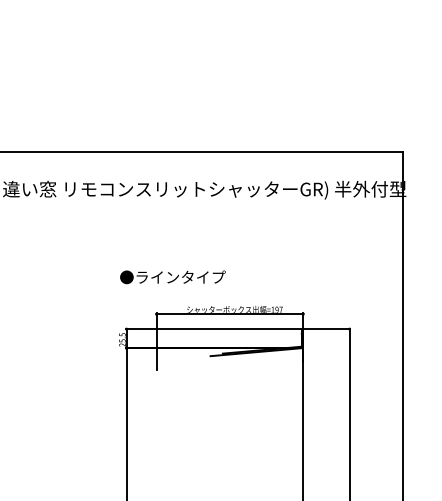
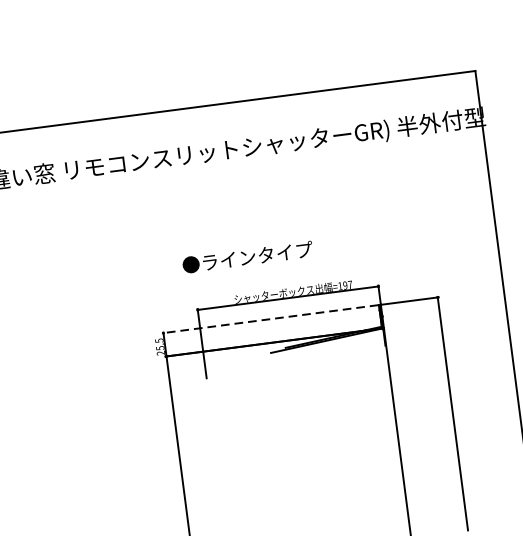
text: (172, 277) -> (247, 257), moved
line: (213, 329) -> (270, 319), solid -> dashed

